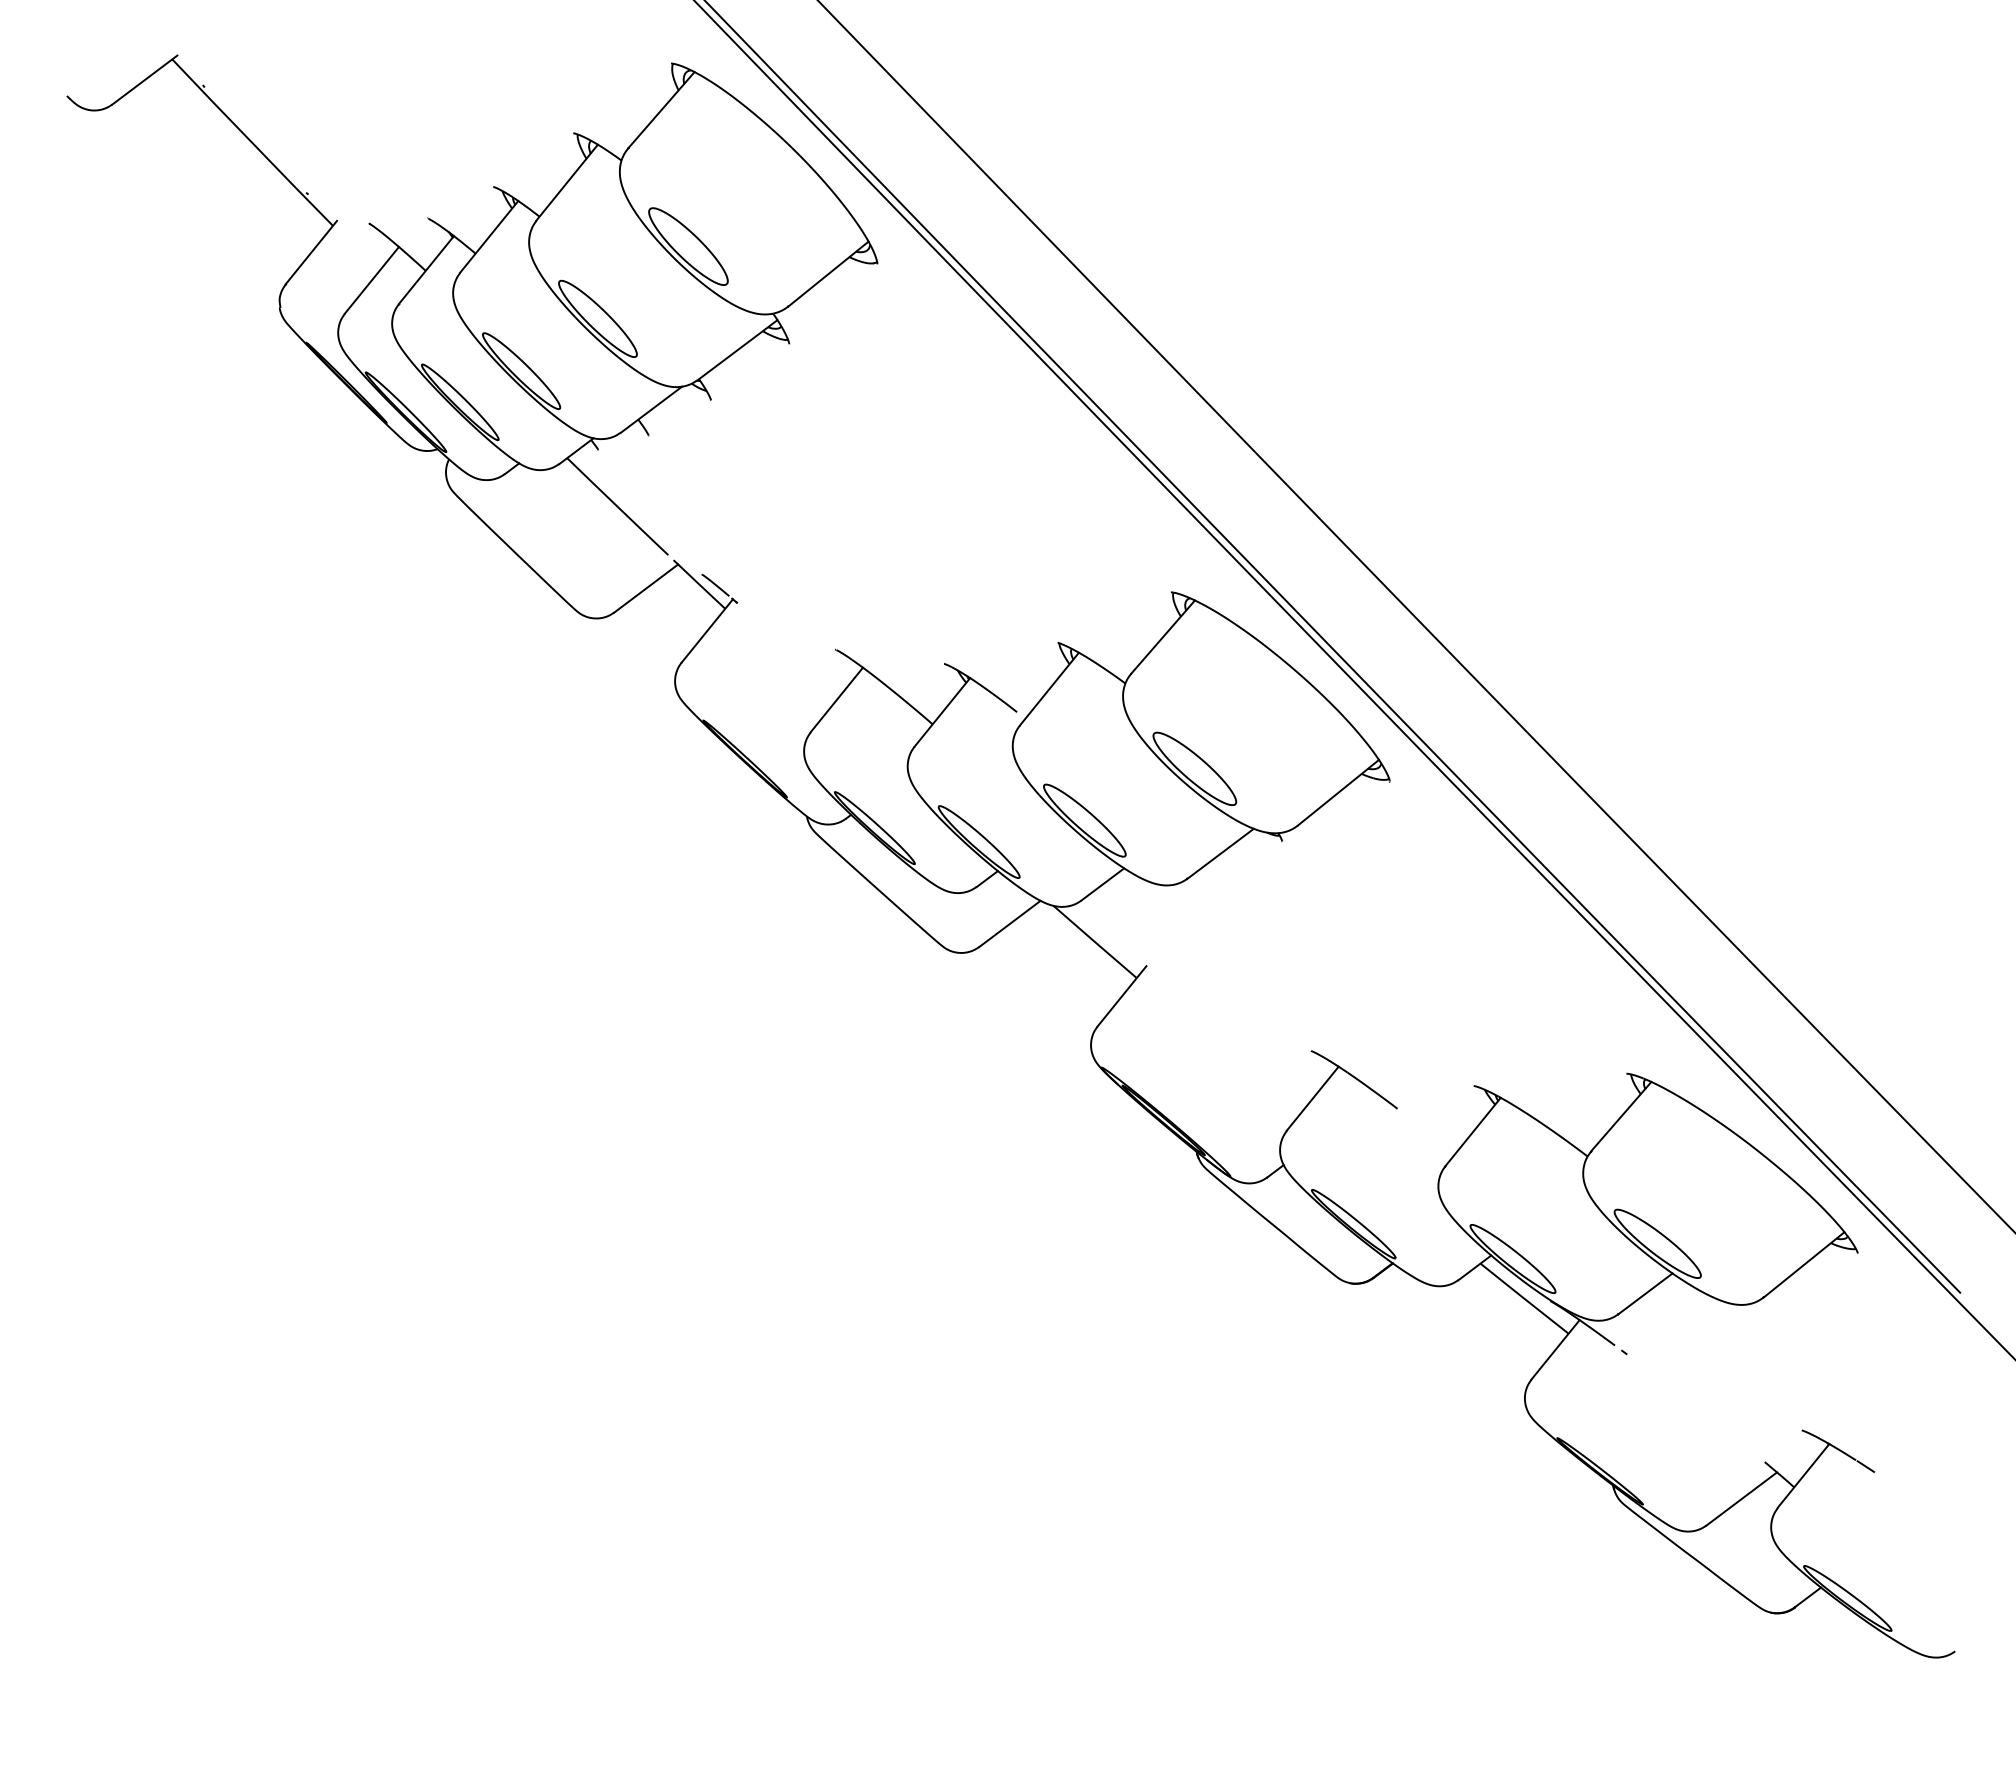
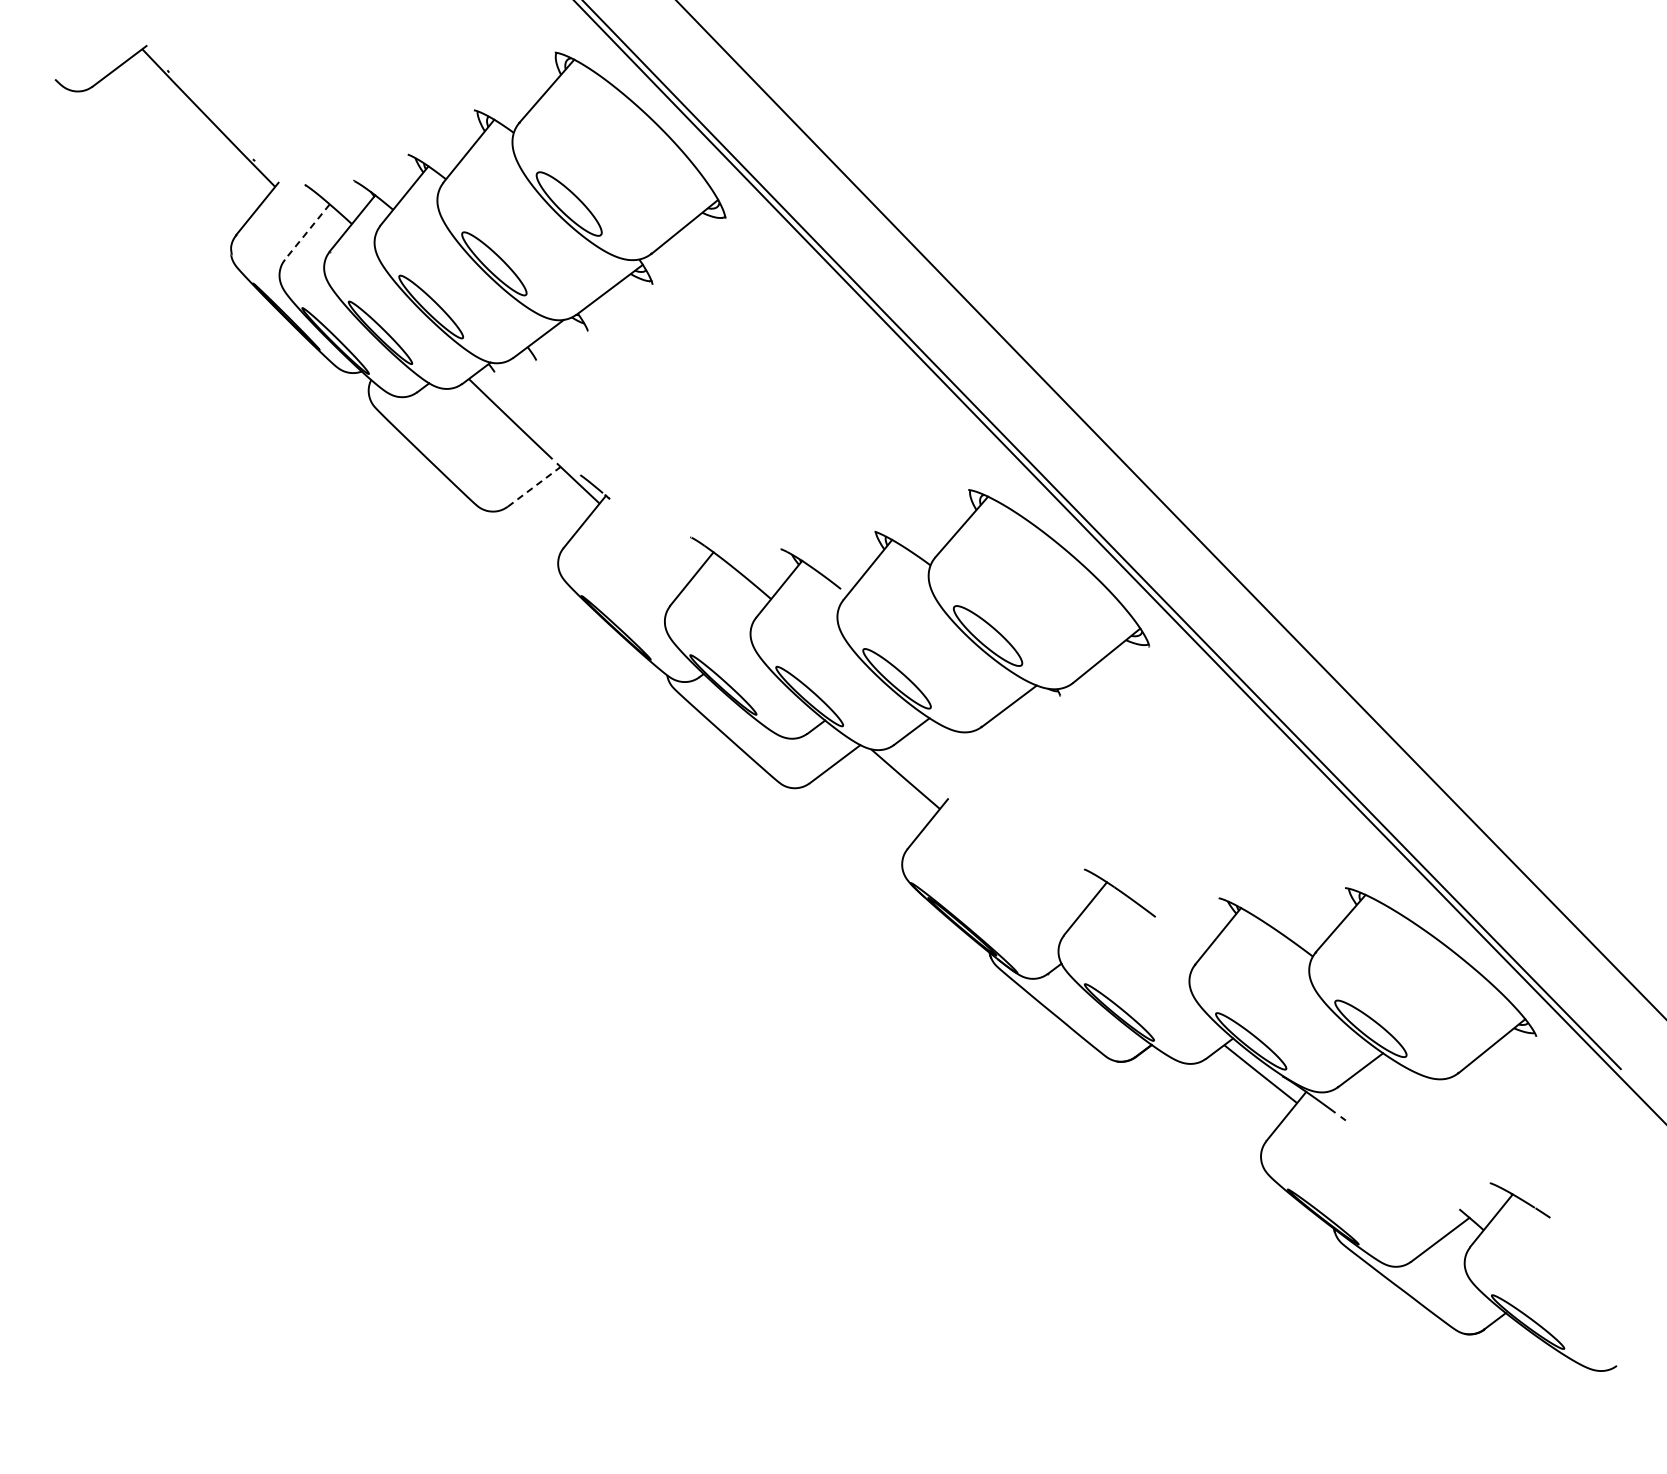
line: (372, 279) -> (307, 231), solid -> dashed
line: (646, 588) -> (534, 486), solid -> dashed

